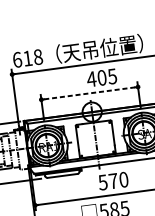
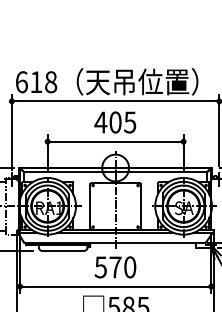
text: (102, 77) -> (115, 122), moved
line: (89, 93) -> (115, 141), dashed -> solid
text: (113, 181) -> (115, 267), moved

